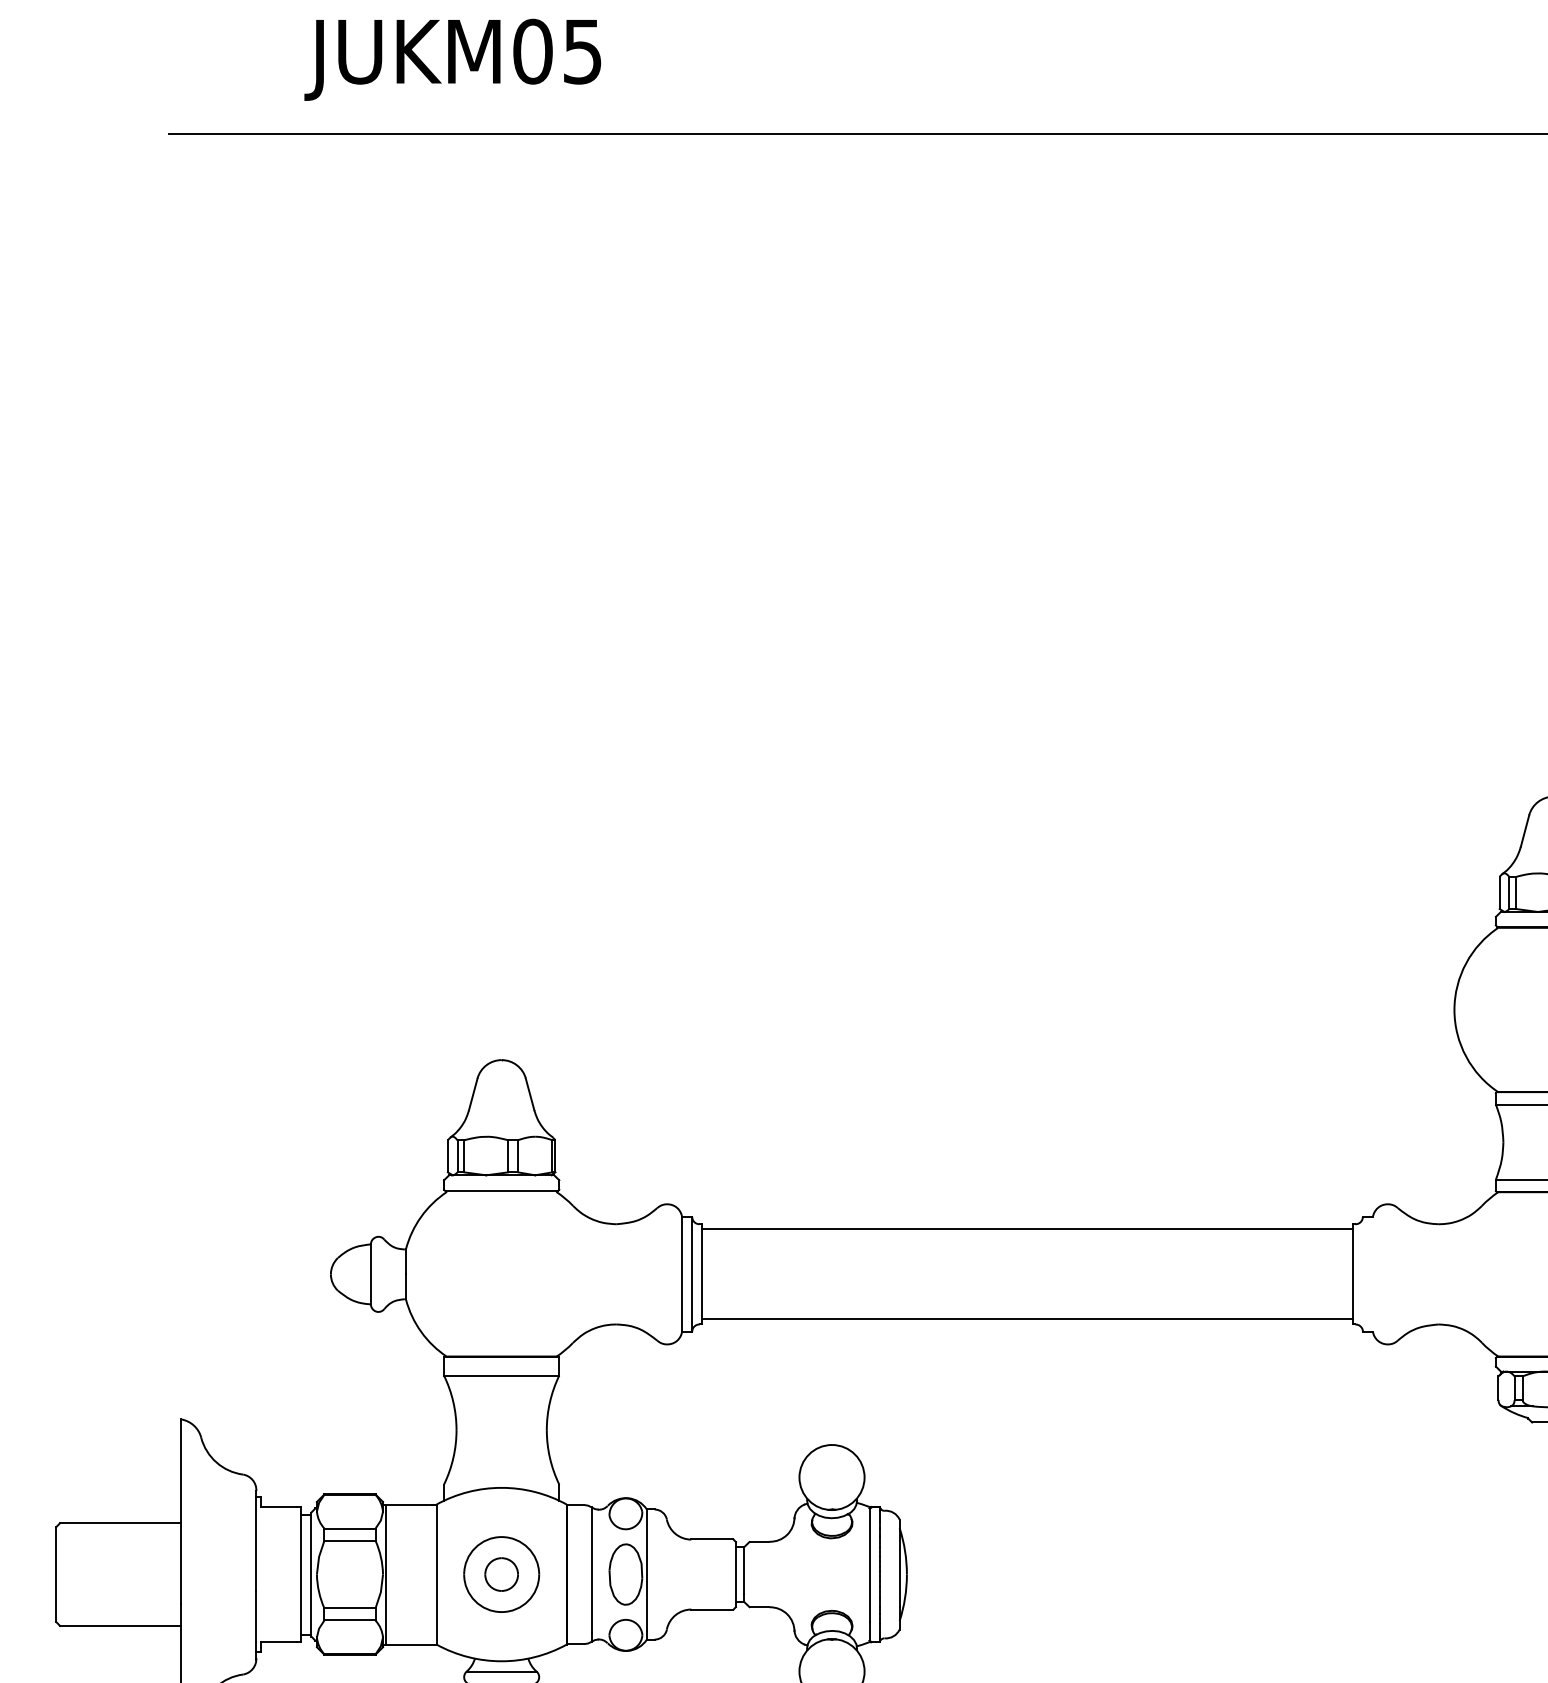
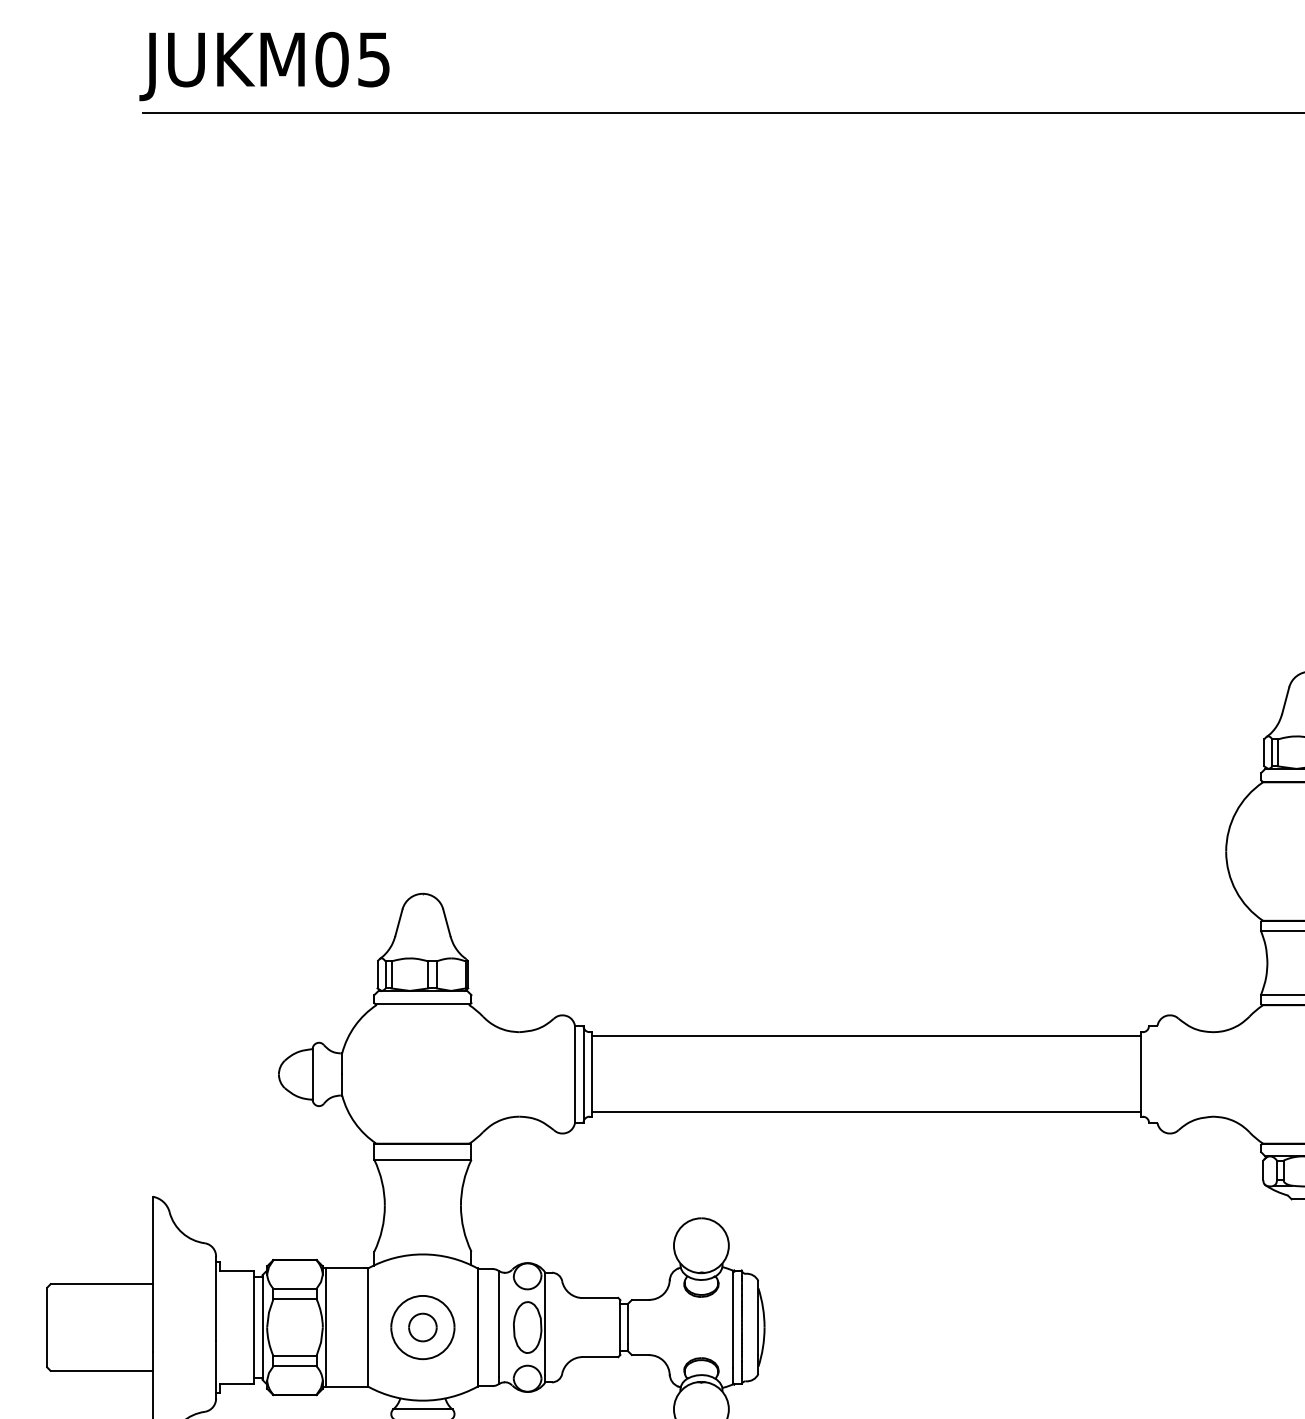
text: (452, 59) -> (264, 66), moved

